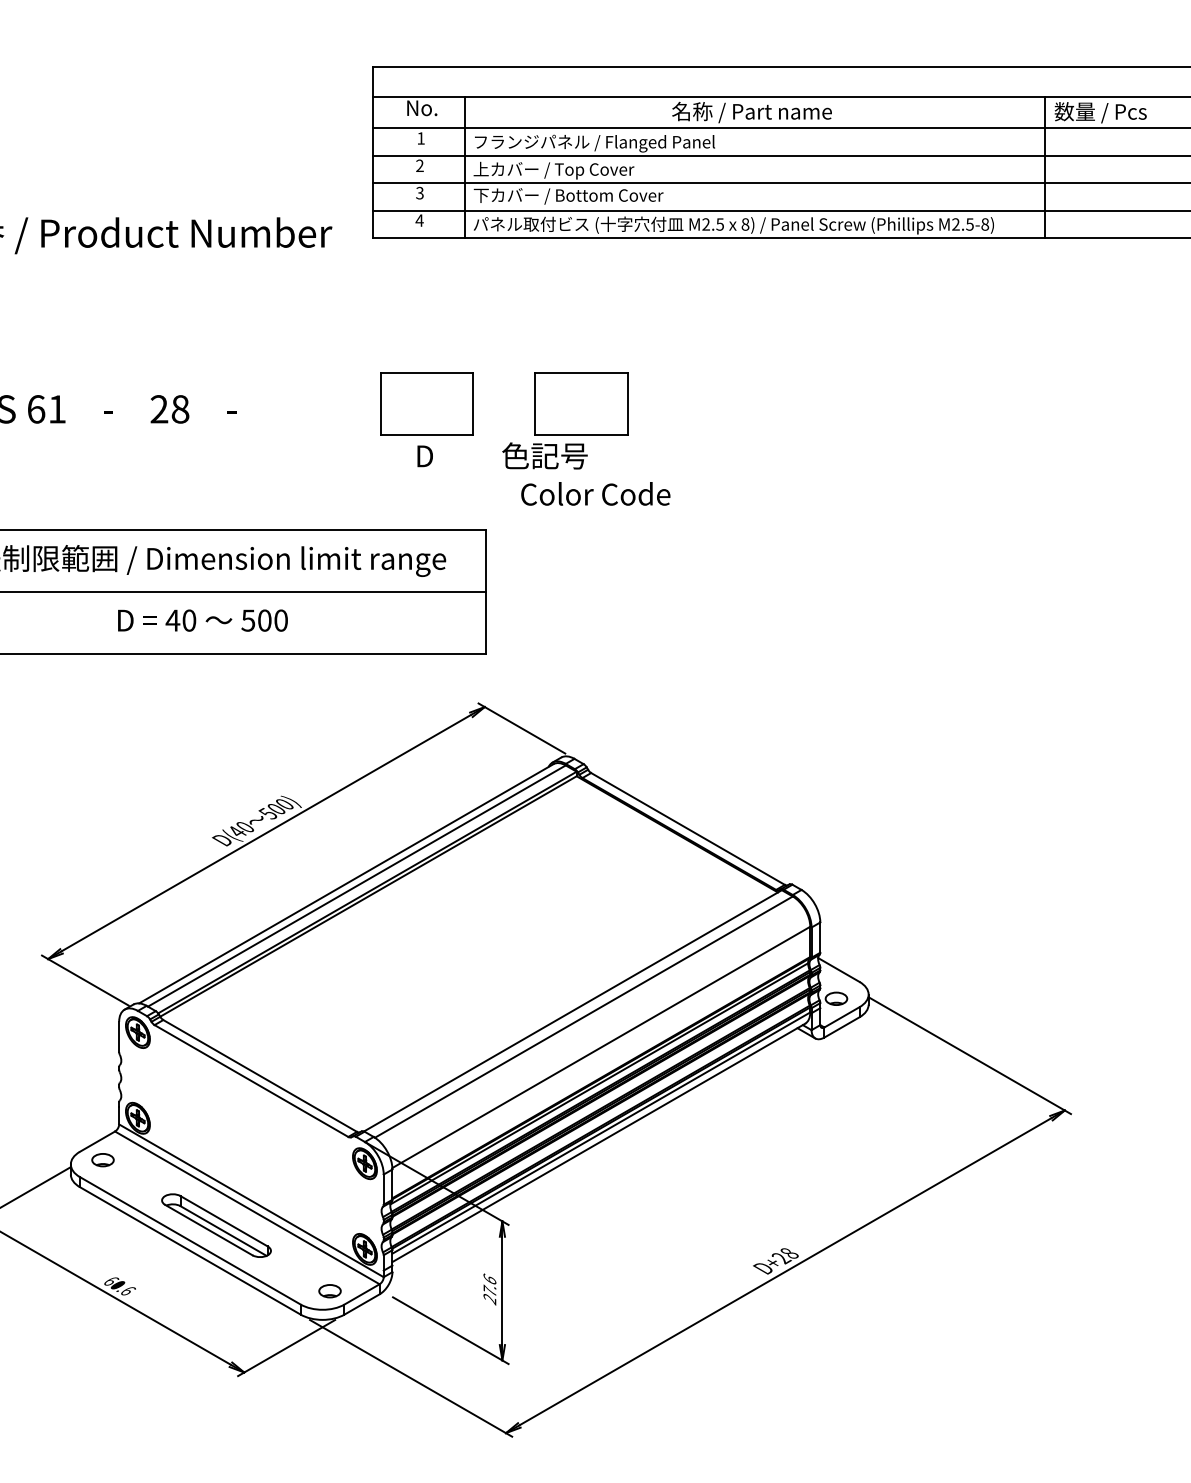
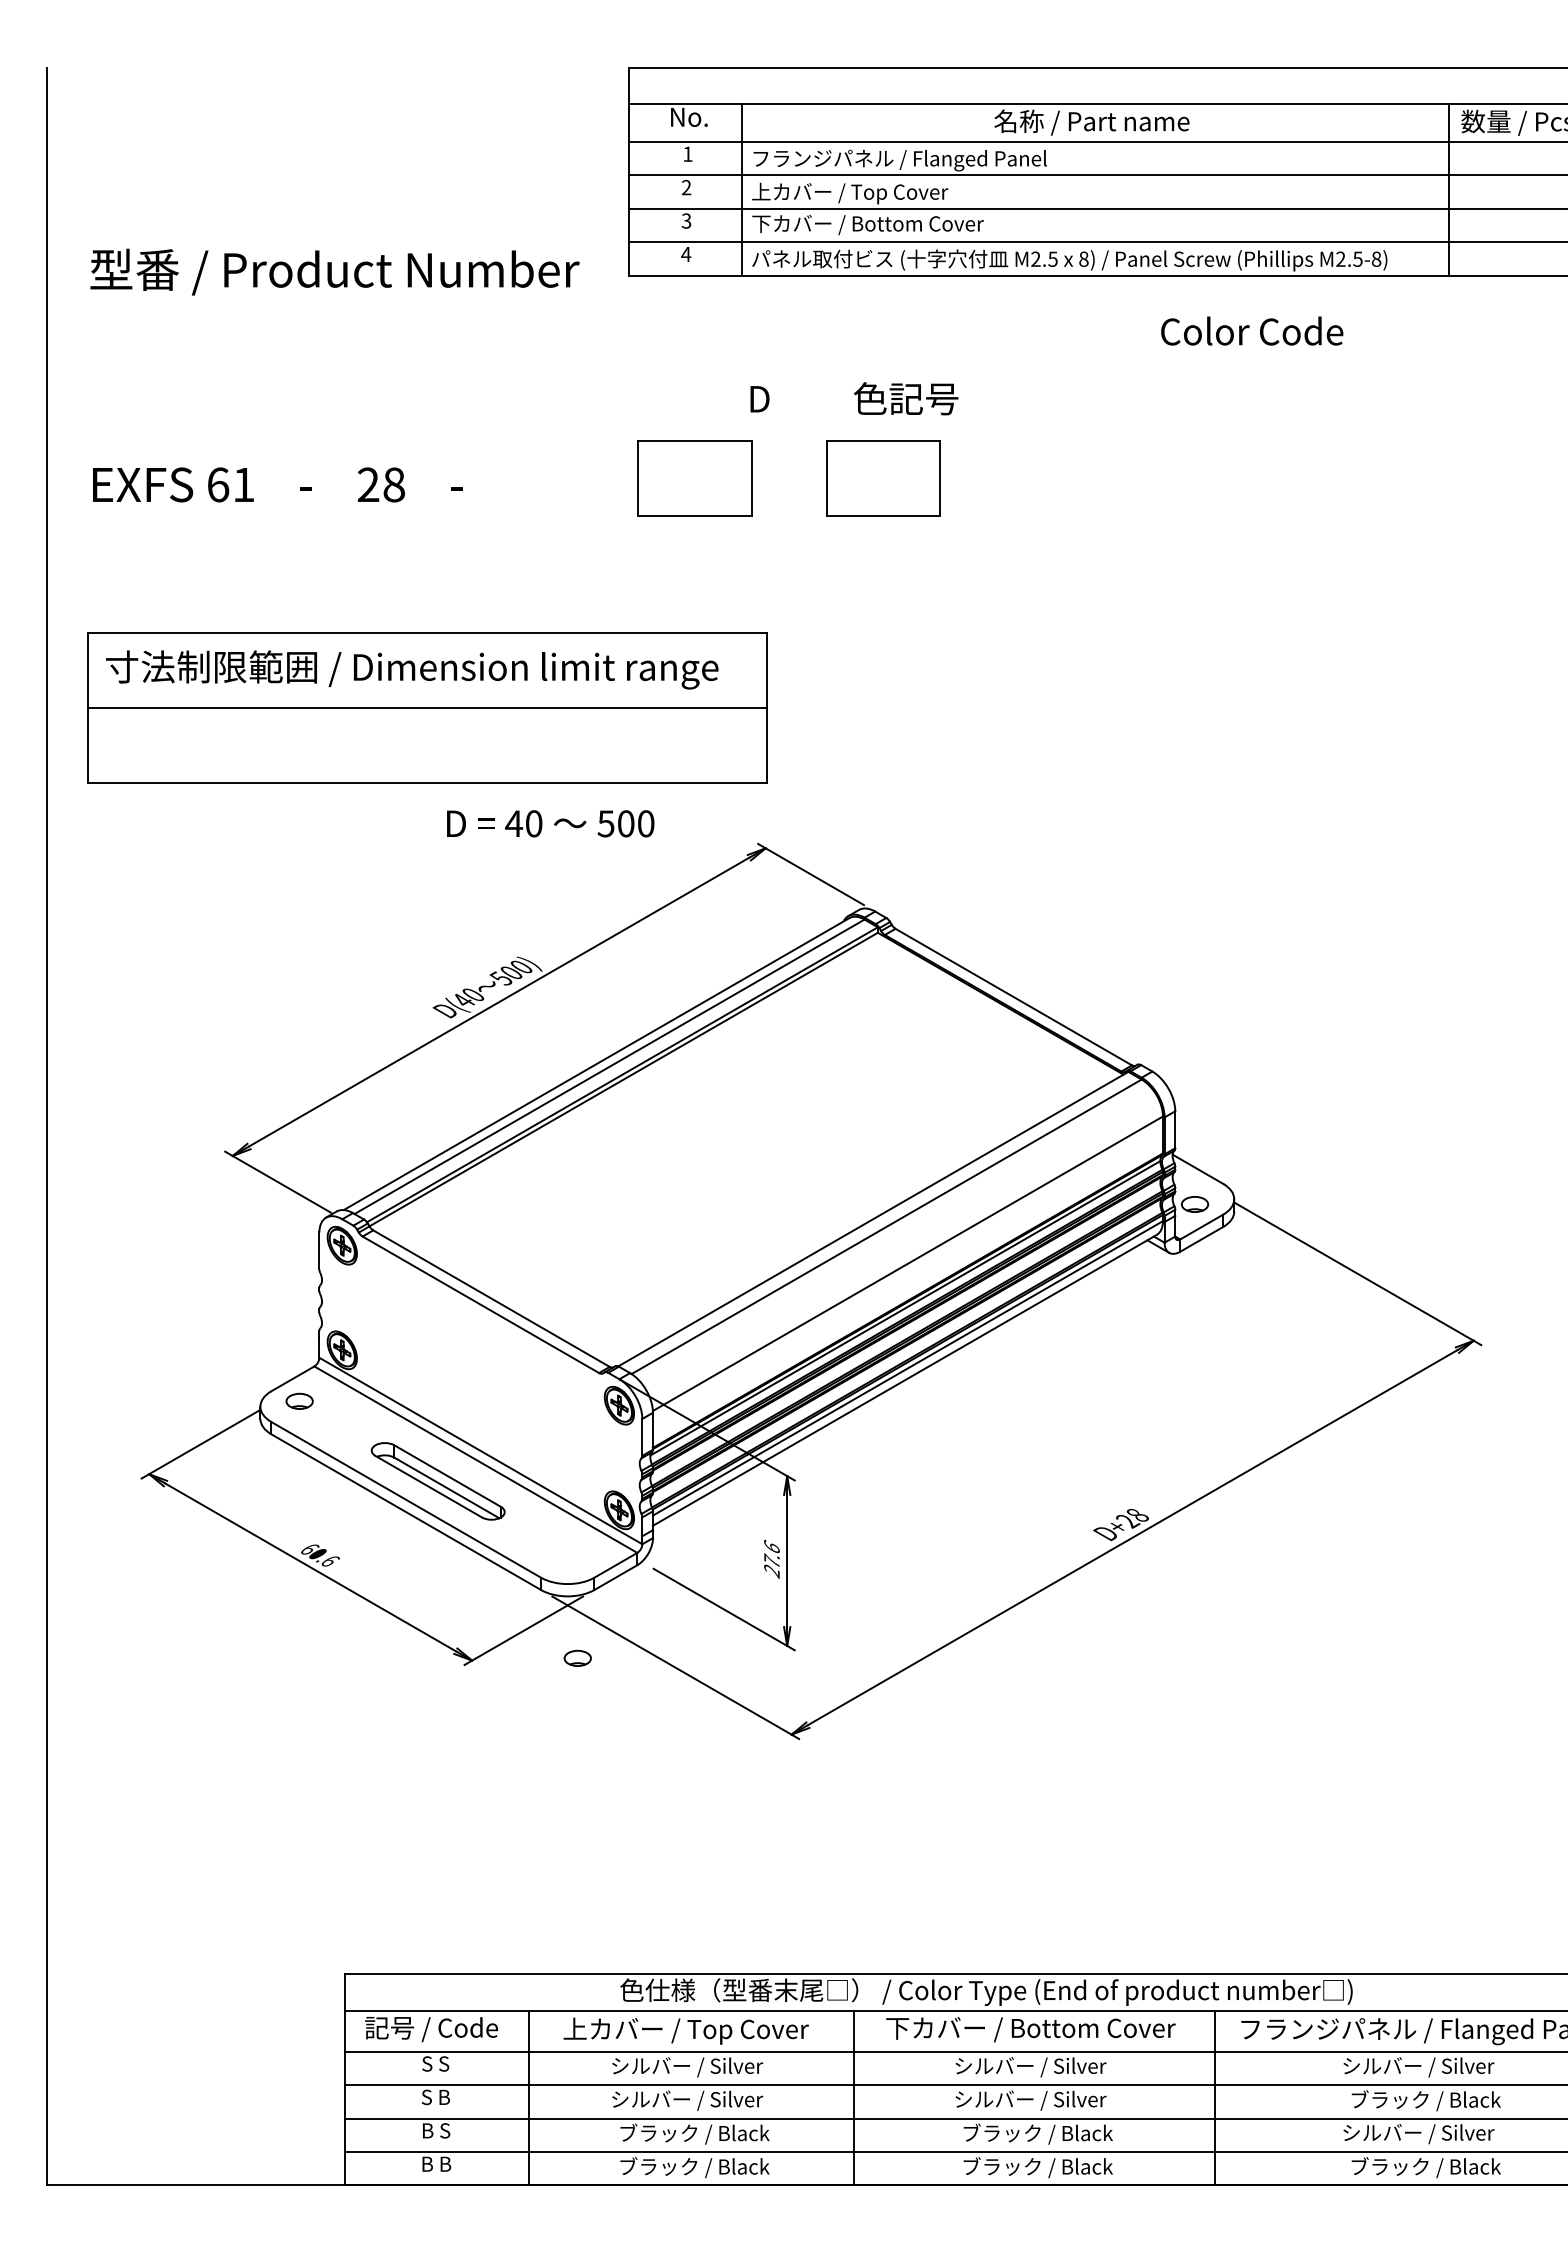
text: (502, 455) -> (854, 398), moved
text: (596, 493) -> (1252, 330), moved
text: (202, 620) -> (550, 823), moved
part: (329, 1290) -> (577, 1657), moved

